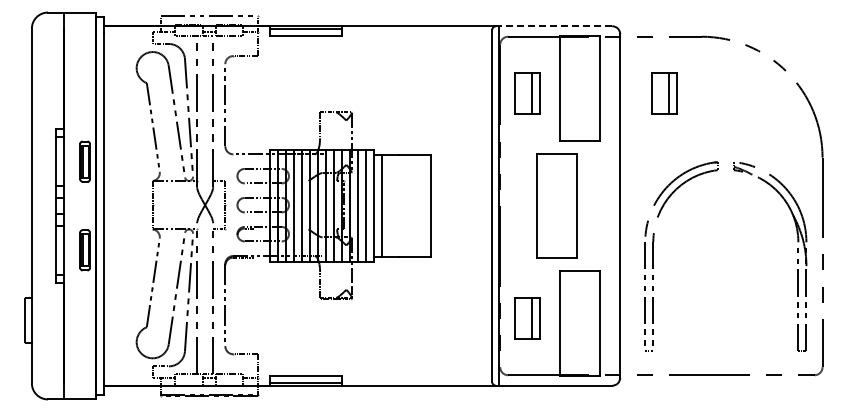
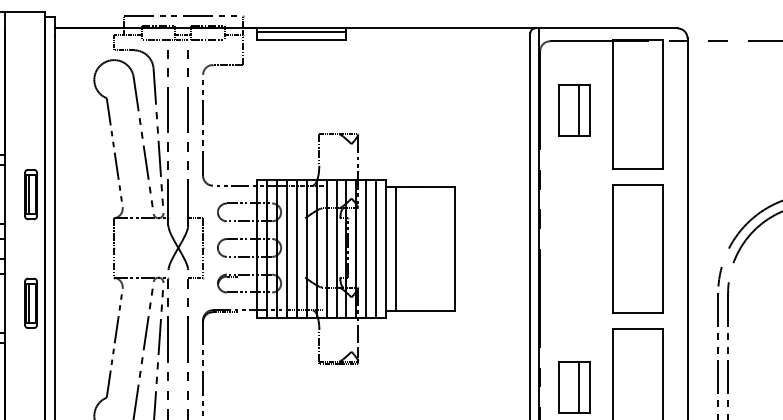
line: (555, 26) -> (608, 28), dashed -> solid
part: (664, 93) -> (741, 110), removed
part: (556, 205) -> (637, 248), moved

